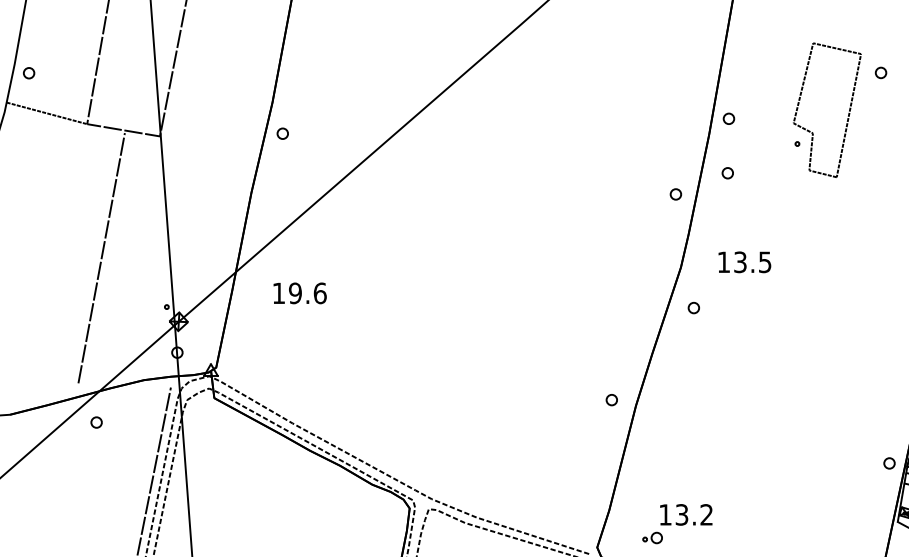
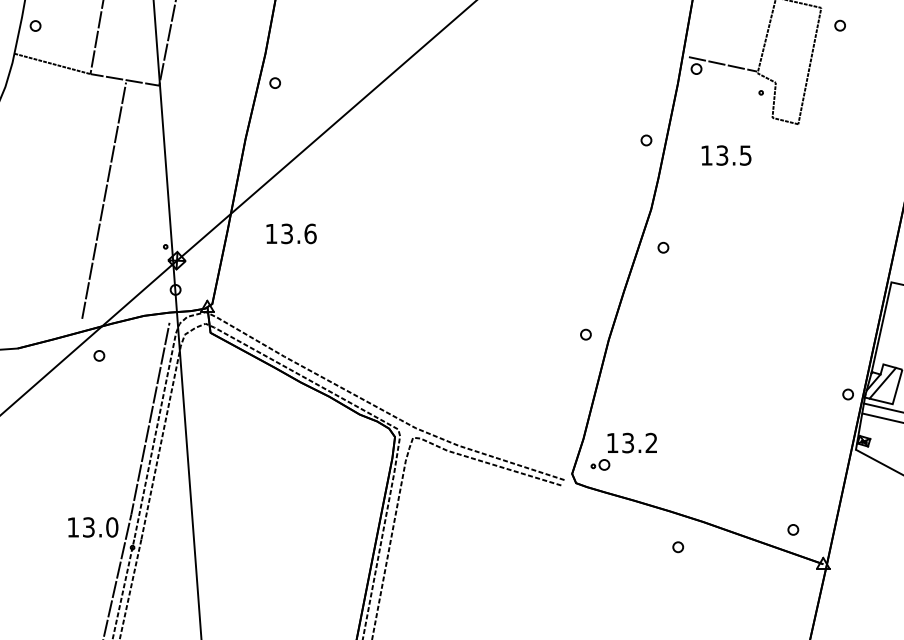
line: (756, 113) -> (722, 64), added
part: (727, 173) -> (695, 120), removed
text: (744, 262) -> (726, 155), moved
text: (295, 292) -> (287, 233), 19.6 -> 13.6
part: (677, 523) -> (623, 451), moved

